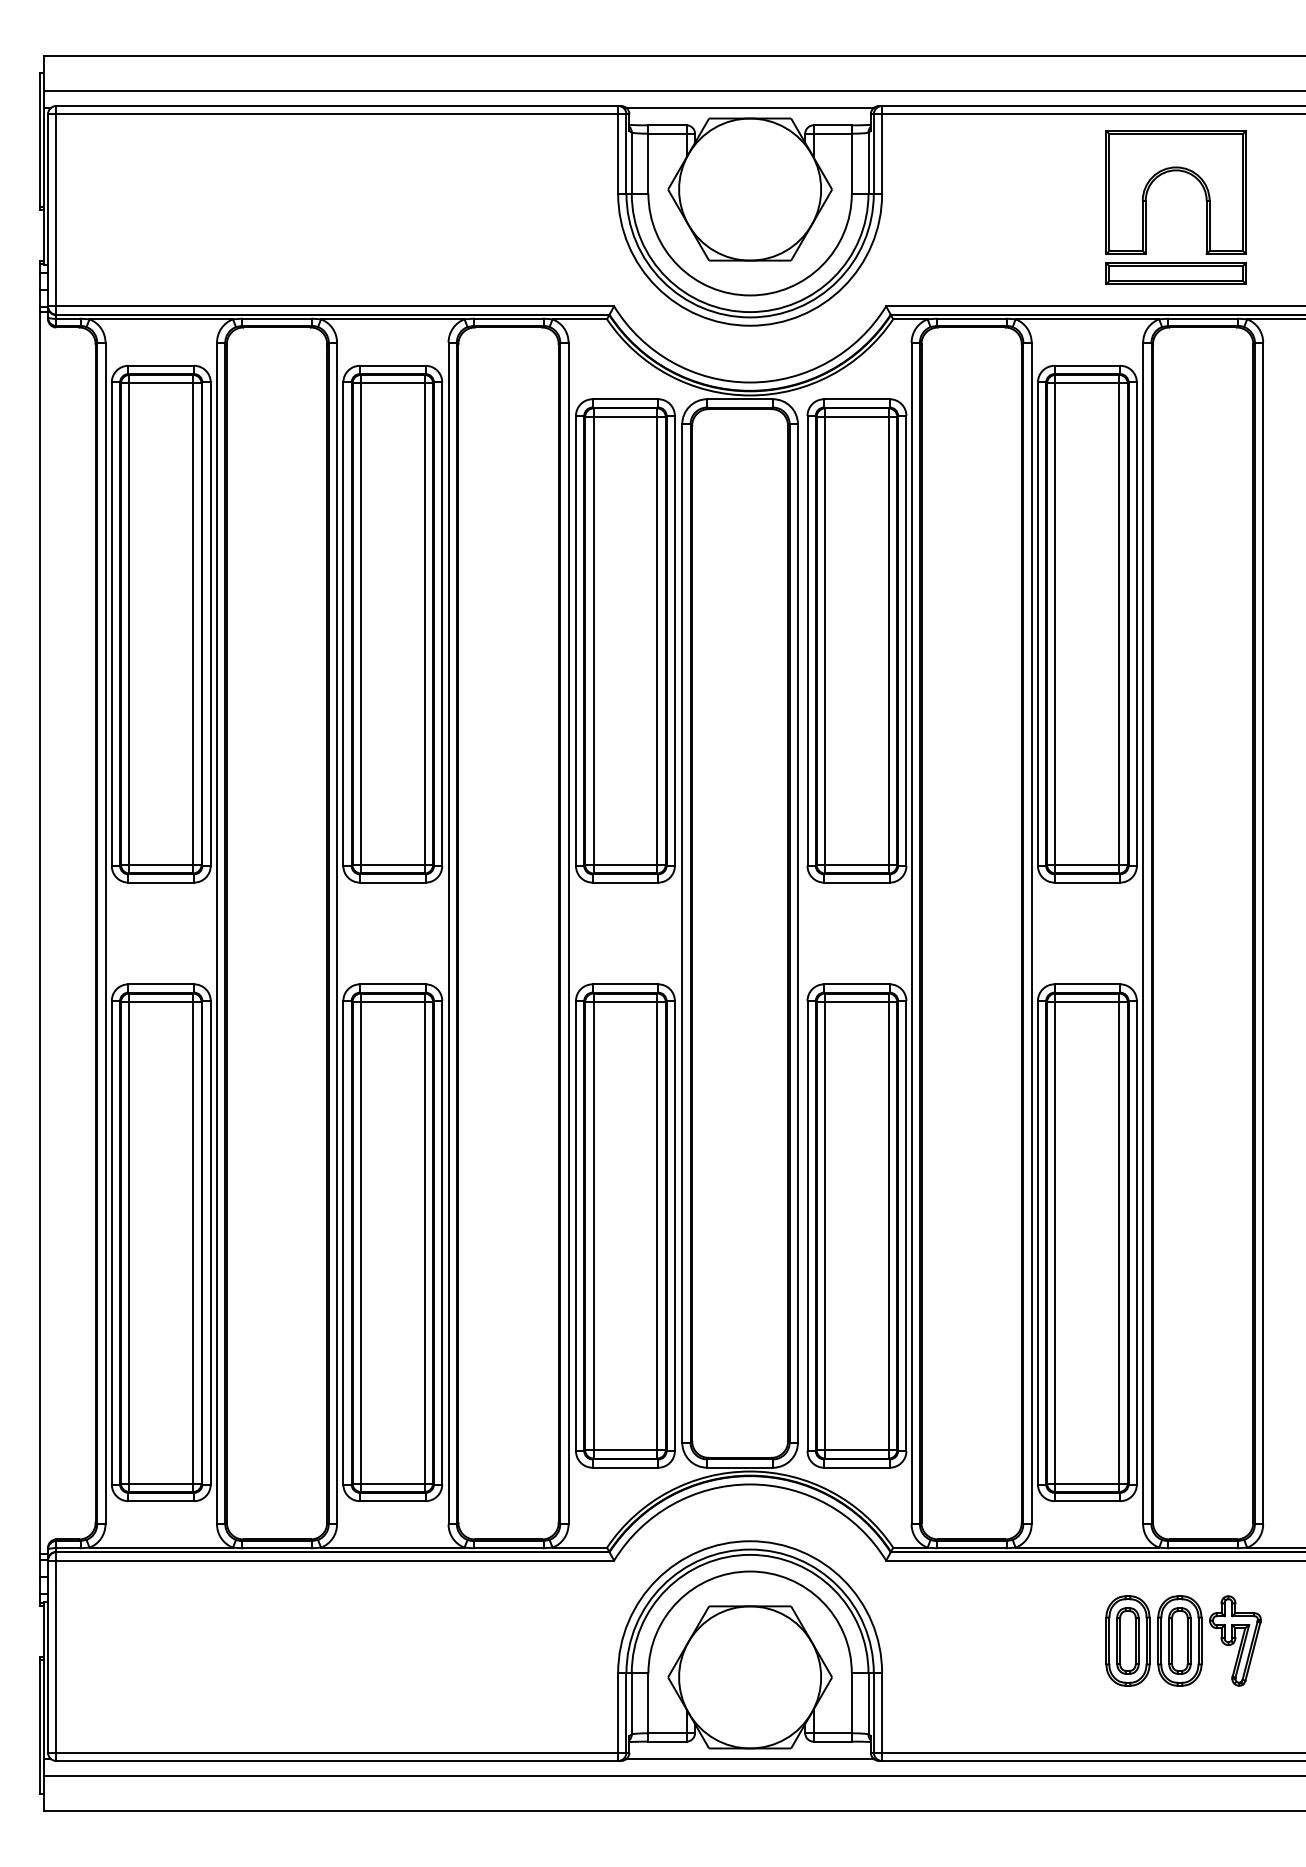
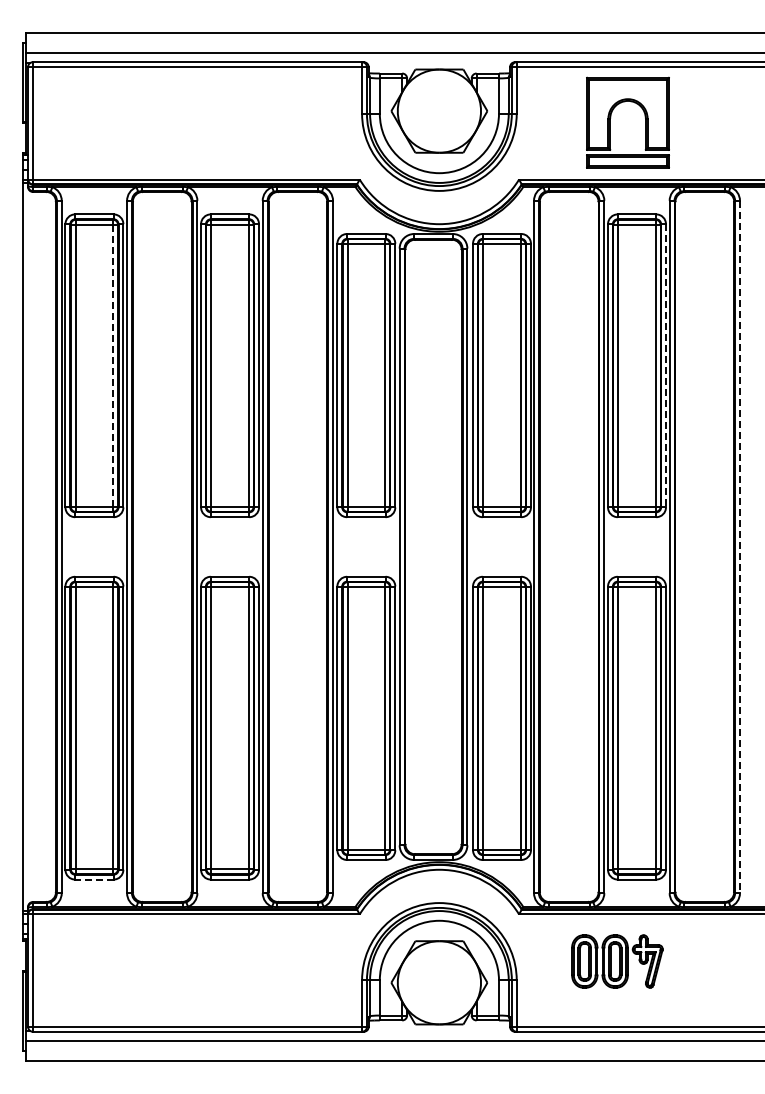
line: (750, 108) -> (439, 63), removed
part: (1148, 198) -> (611, 117), moved
line: (193, 623) -> (113, 365), solid -> dashed
line: (1136, 623) -> (665, 365), solid -> dashed
line: (1262, 934) -> (739, 547), solid -> dashed
line: (159, 1501) -> (93, 879), solid -> dashed
part: (1183, 1641) -> (617, 961), moved
line: (750, 1758) -> (439, 1030), removed

